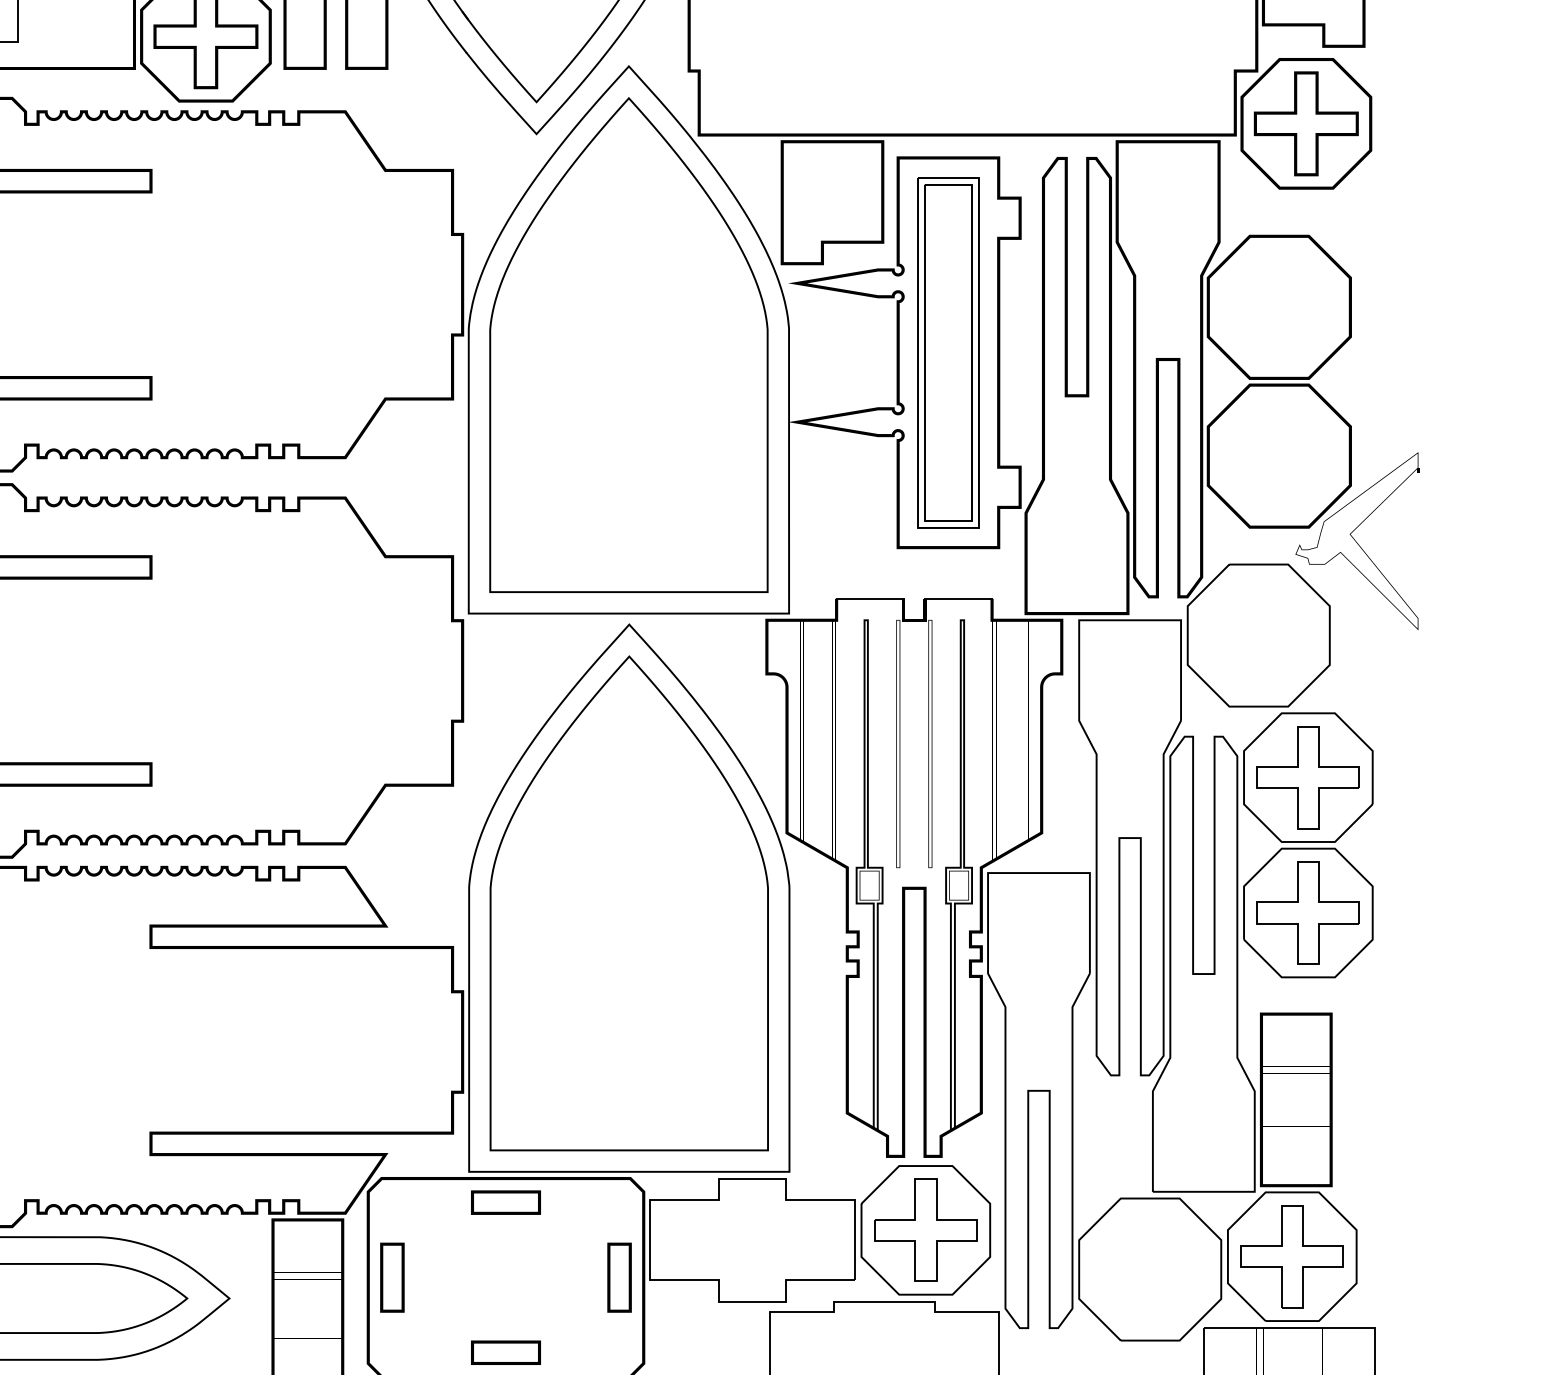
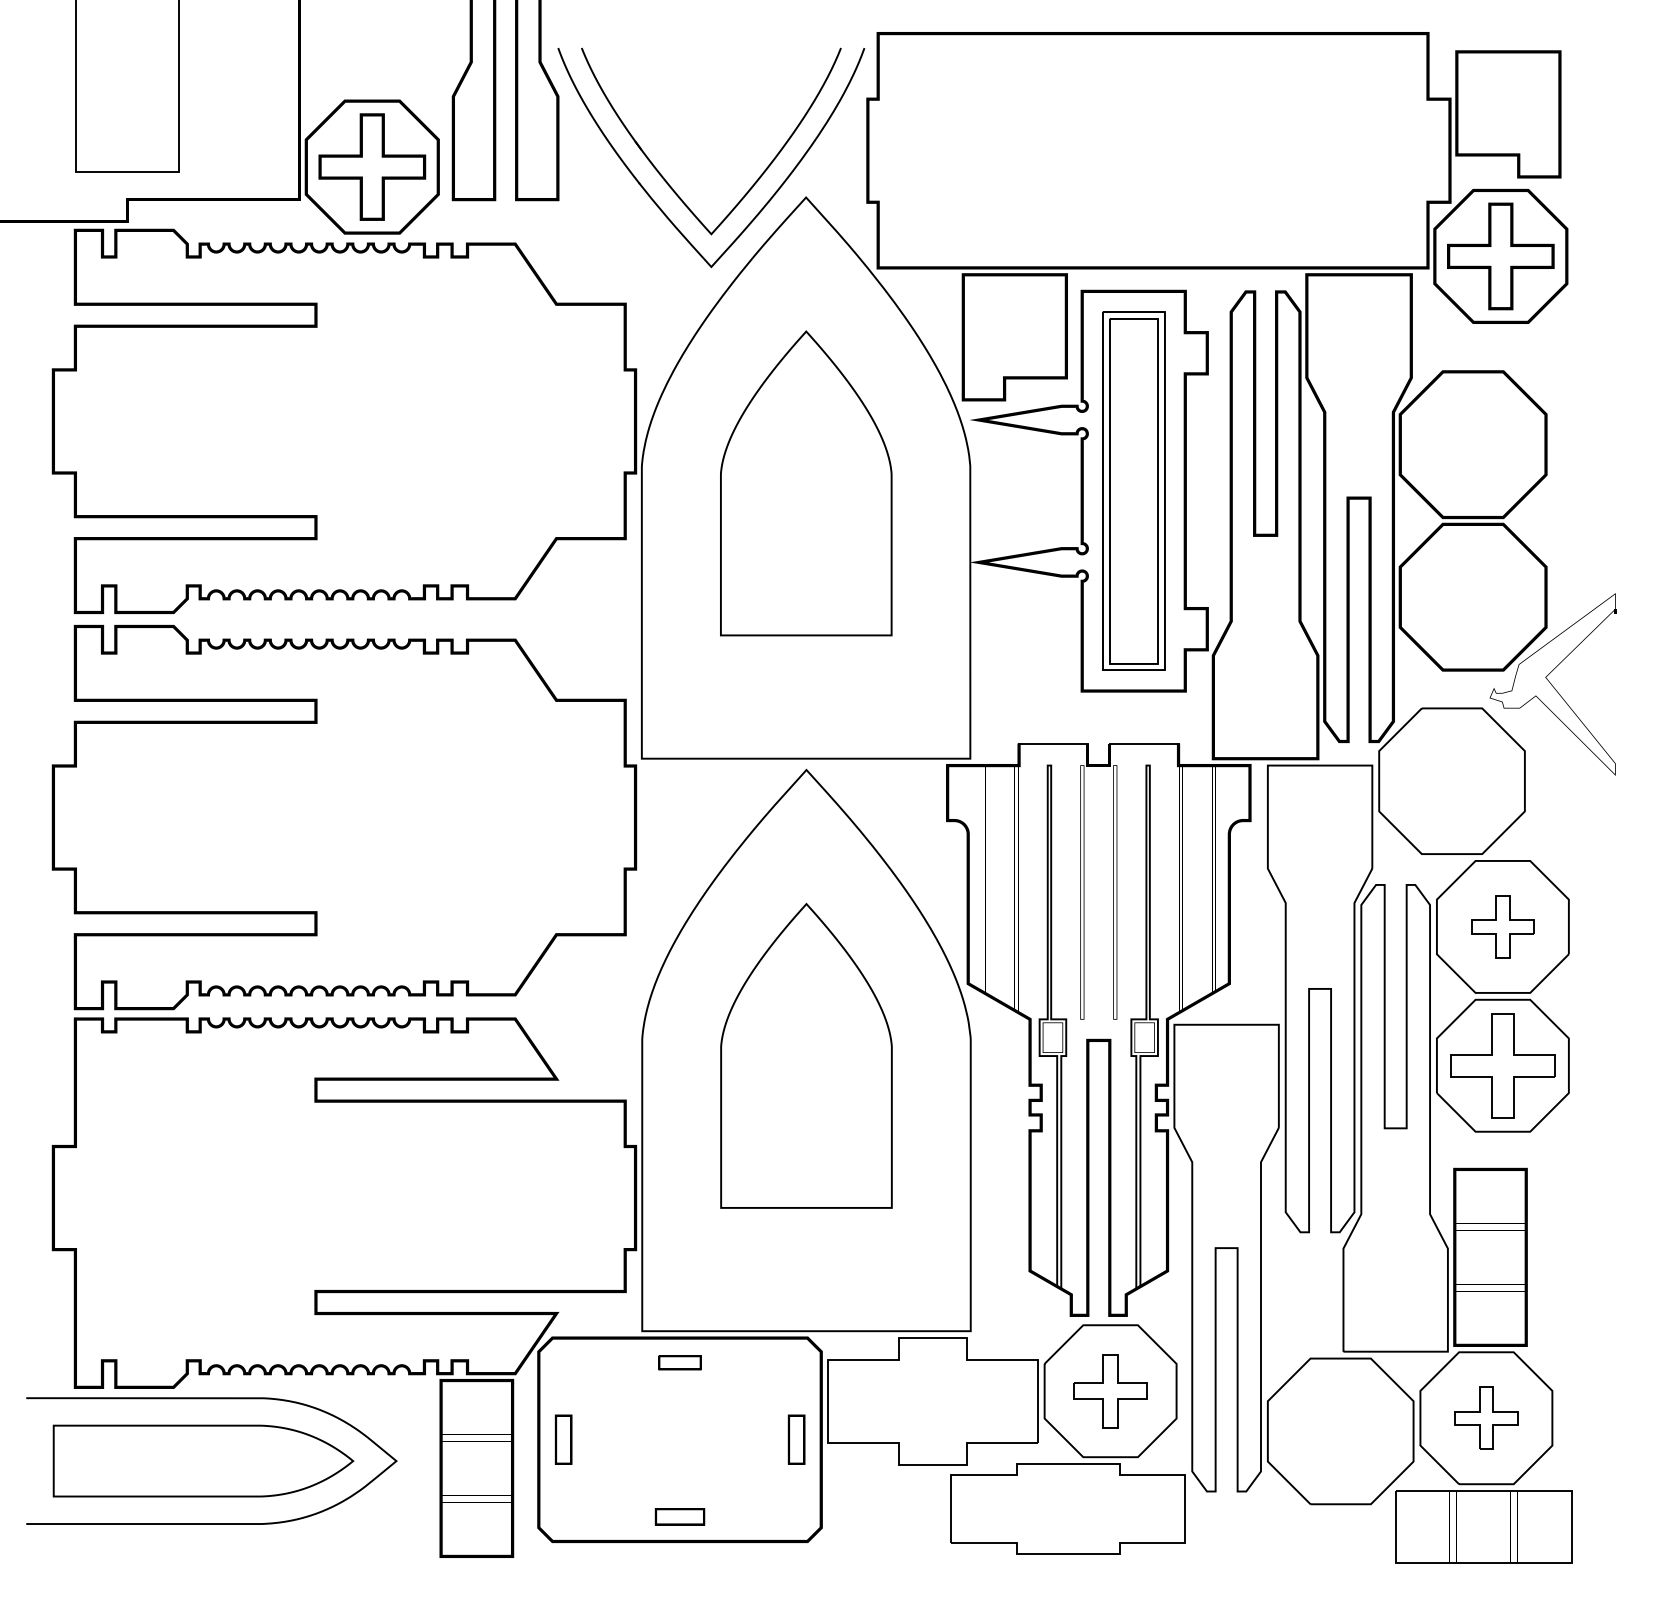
part: (629, 345) -> (806, 483), size x0.6
part: (1307, 777) -> (1502, 926), size x0.6
part: (629, 902) -> (806, 1055), size x0.6
part: (505, 1202) -> (679, 1362), size x0.6
part: (925, 1229) -> (1110, 1390), size x0.7
part: (1292, 1255) -> (1486, 1417), size x0.6
part: (392, 1277) -> (563, 1439), size x0.7
part: (619, 1277) -> (796, 1439), size x0.7
part: (505, 1352) -> (679, 1516), size x0.7

